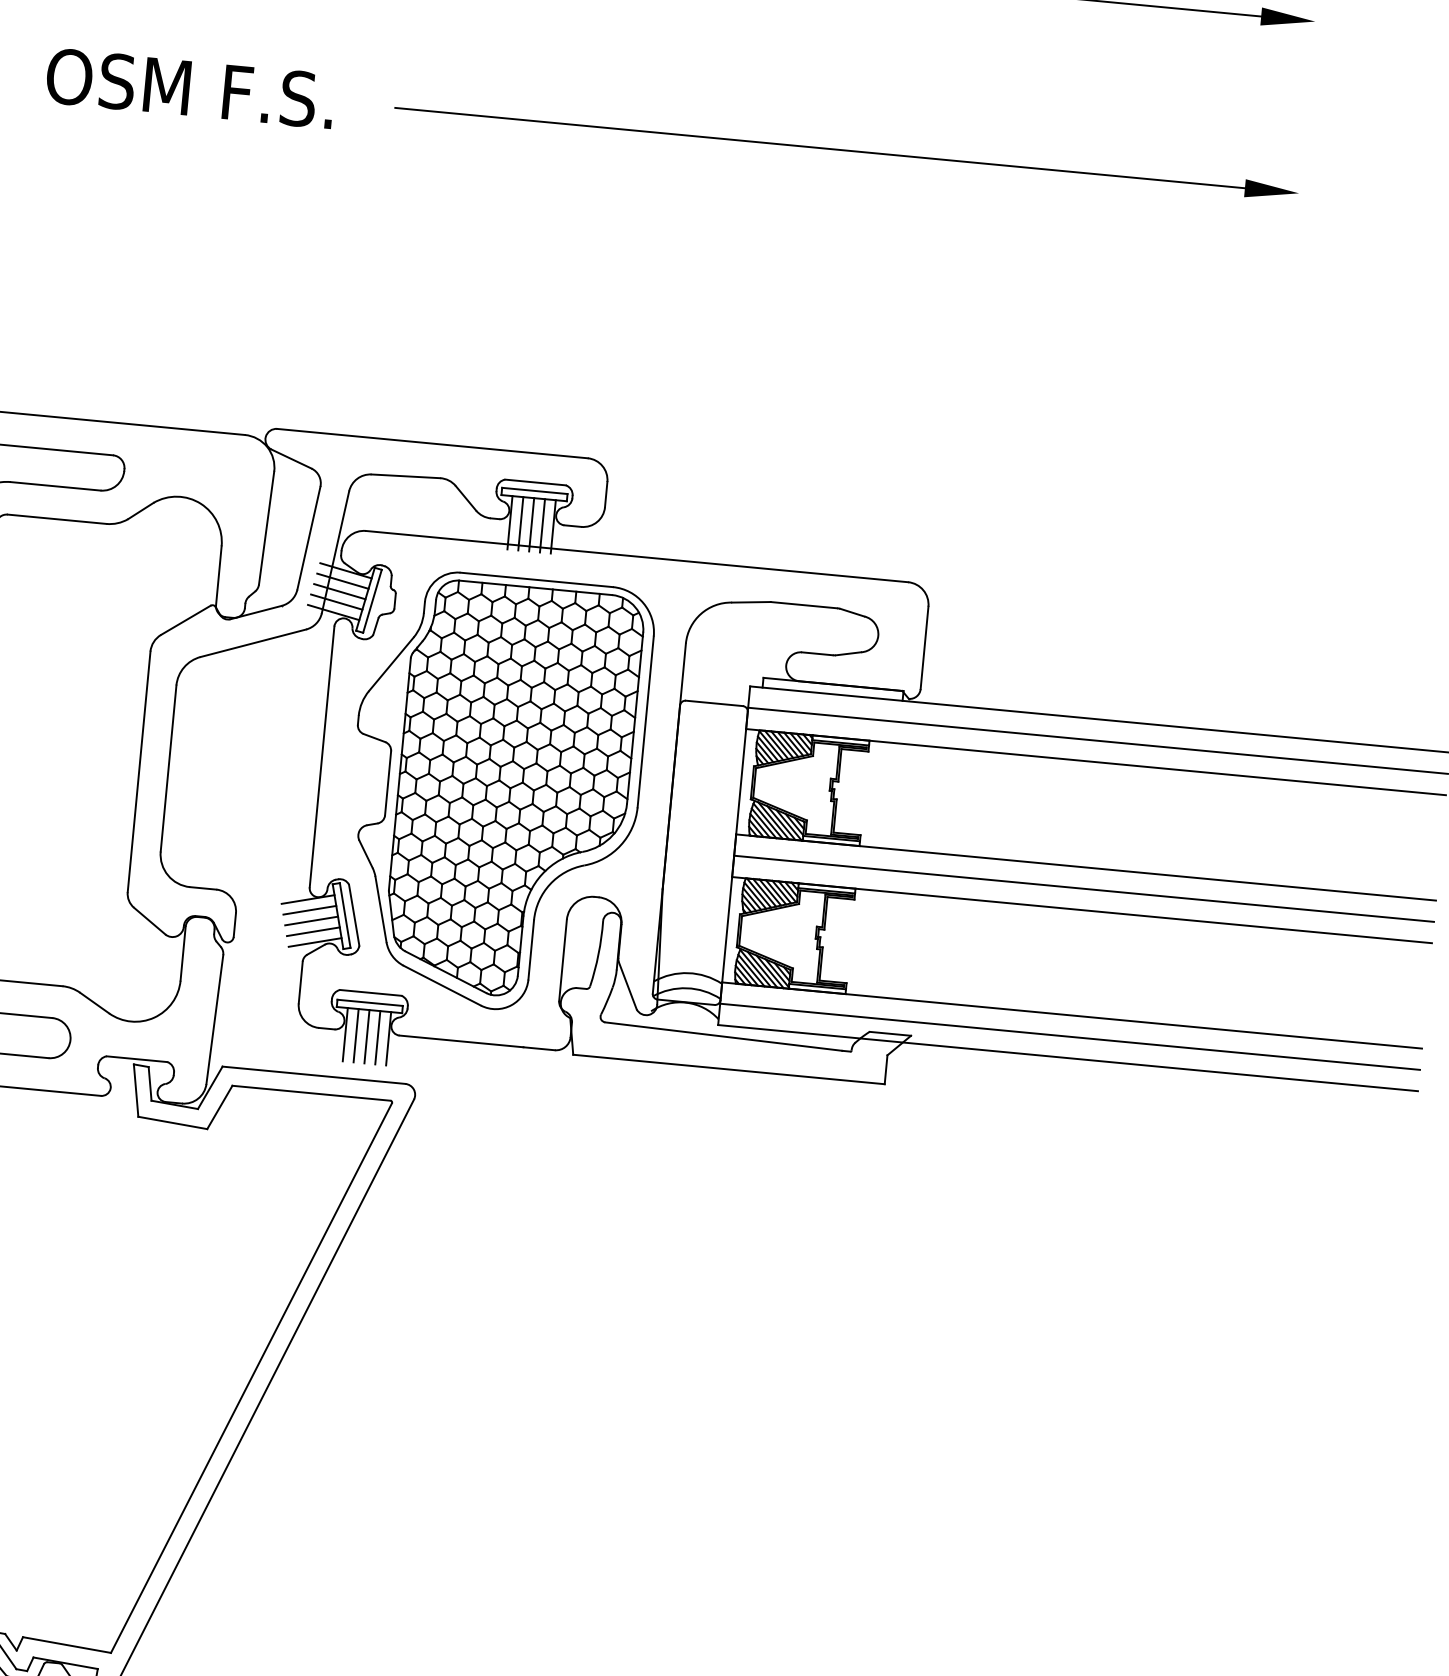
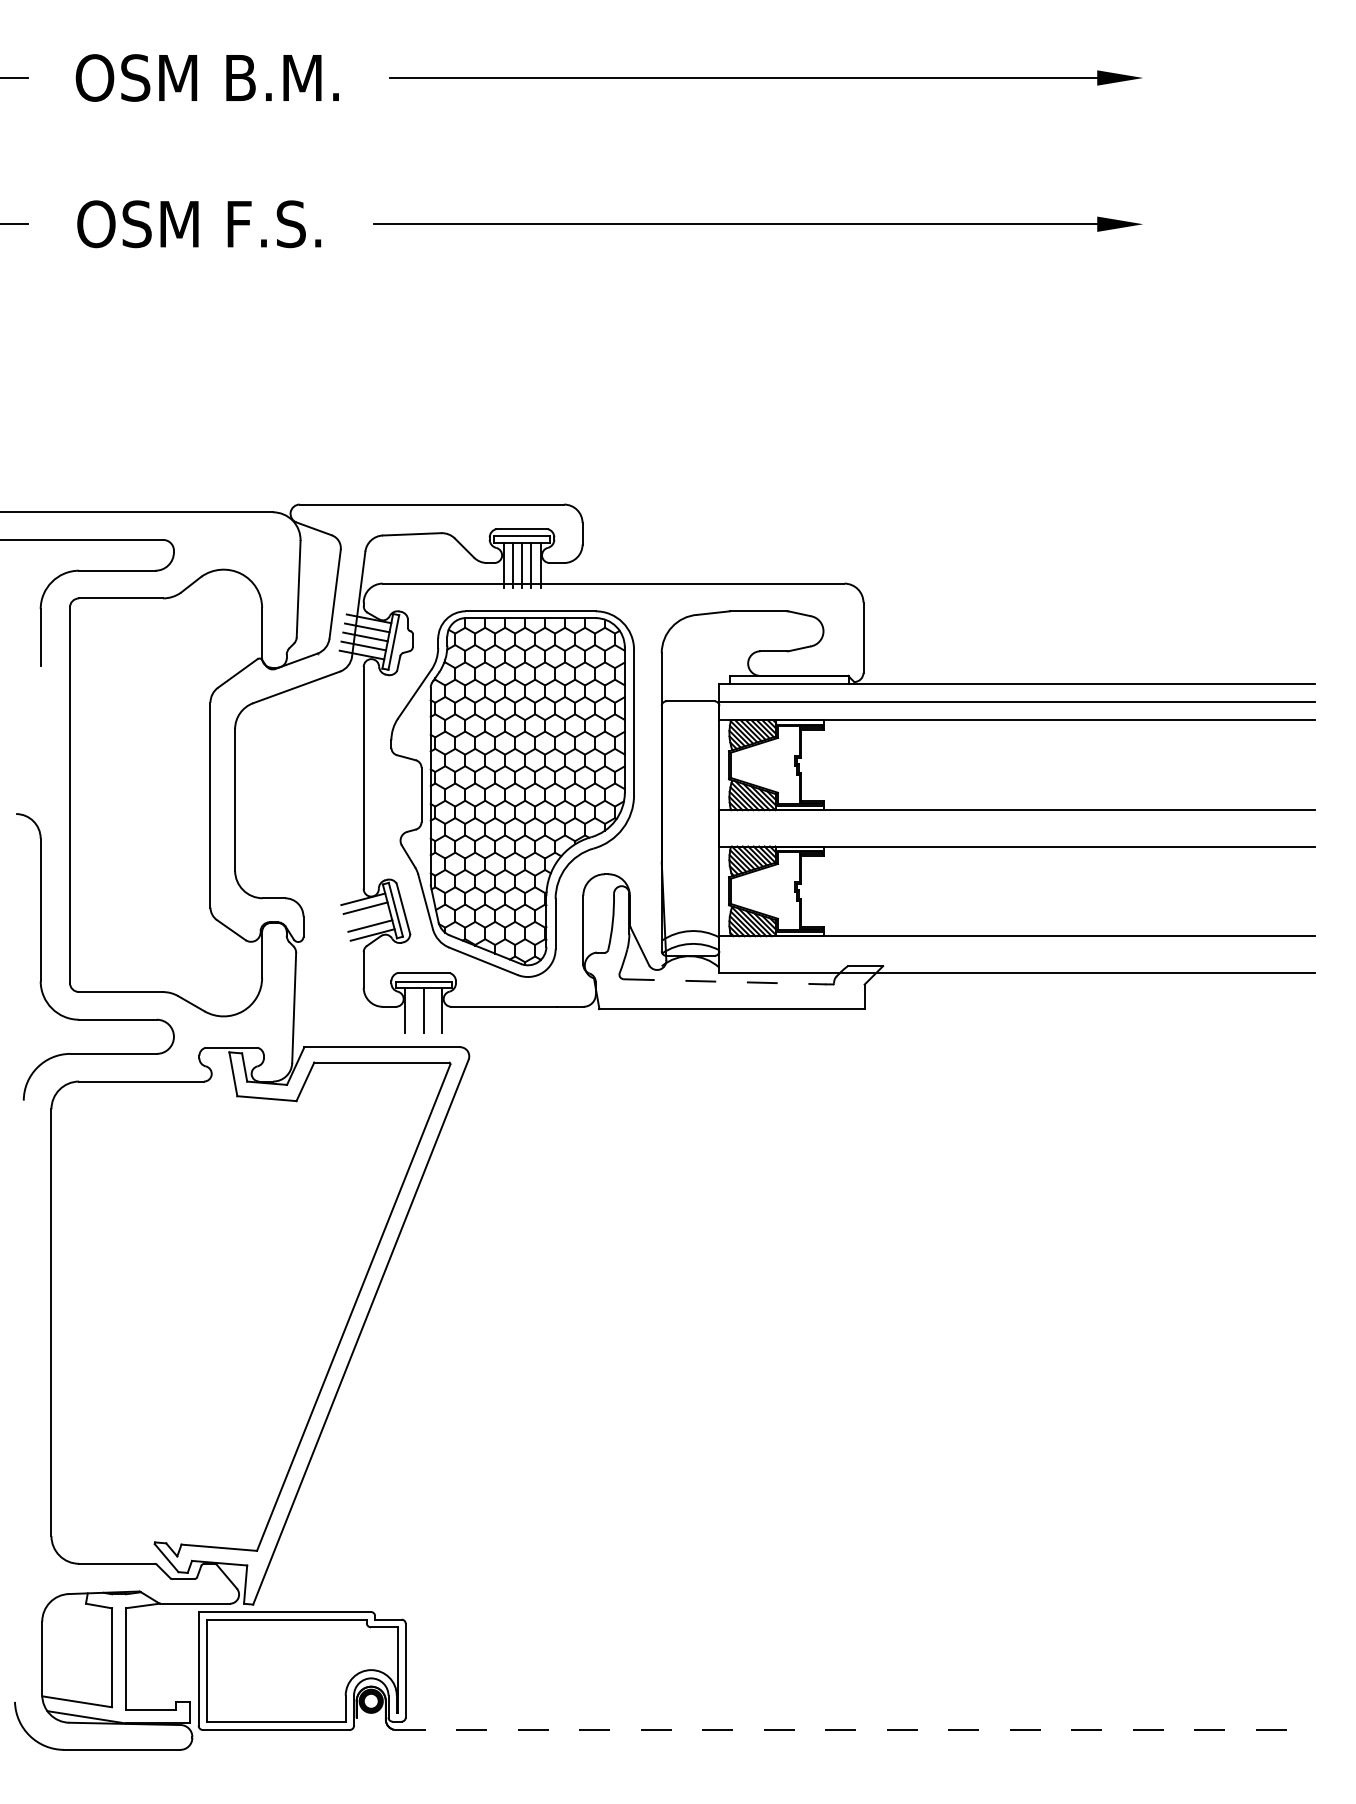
line: (1084, 888) -> (1017, 828), removed
line: (311, 920) -> (367, 916), removed
line: (355, 1035) -> (414, 1010), removed
line: (724, 1036) -> (725, 981), solid -> dashed
line: (1070, 1036) -> (1017, 954), removed
line: (378, 1037) -> (433, 1010), removed

